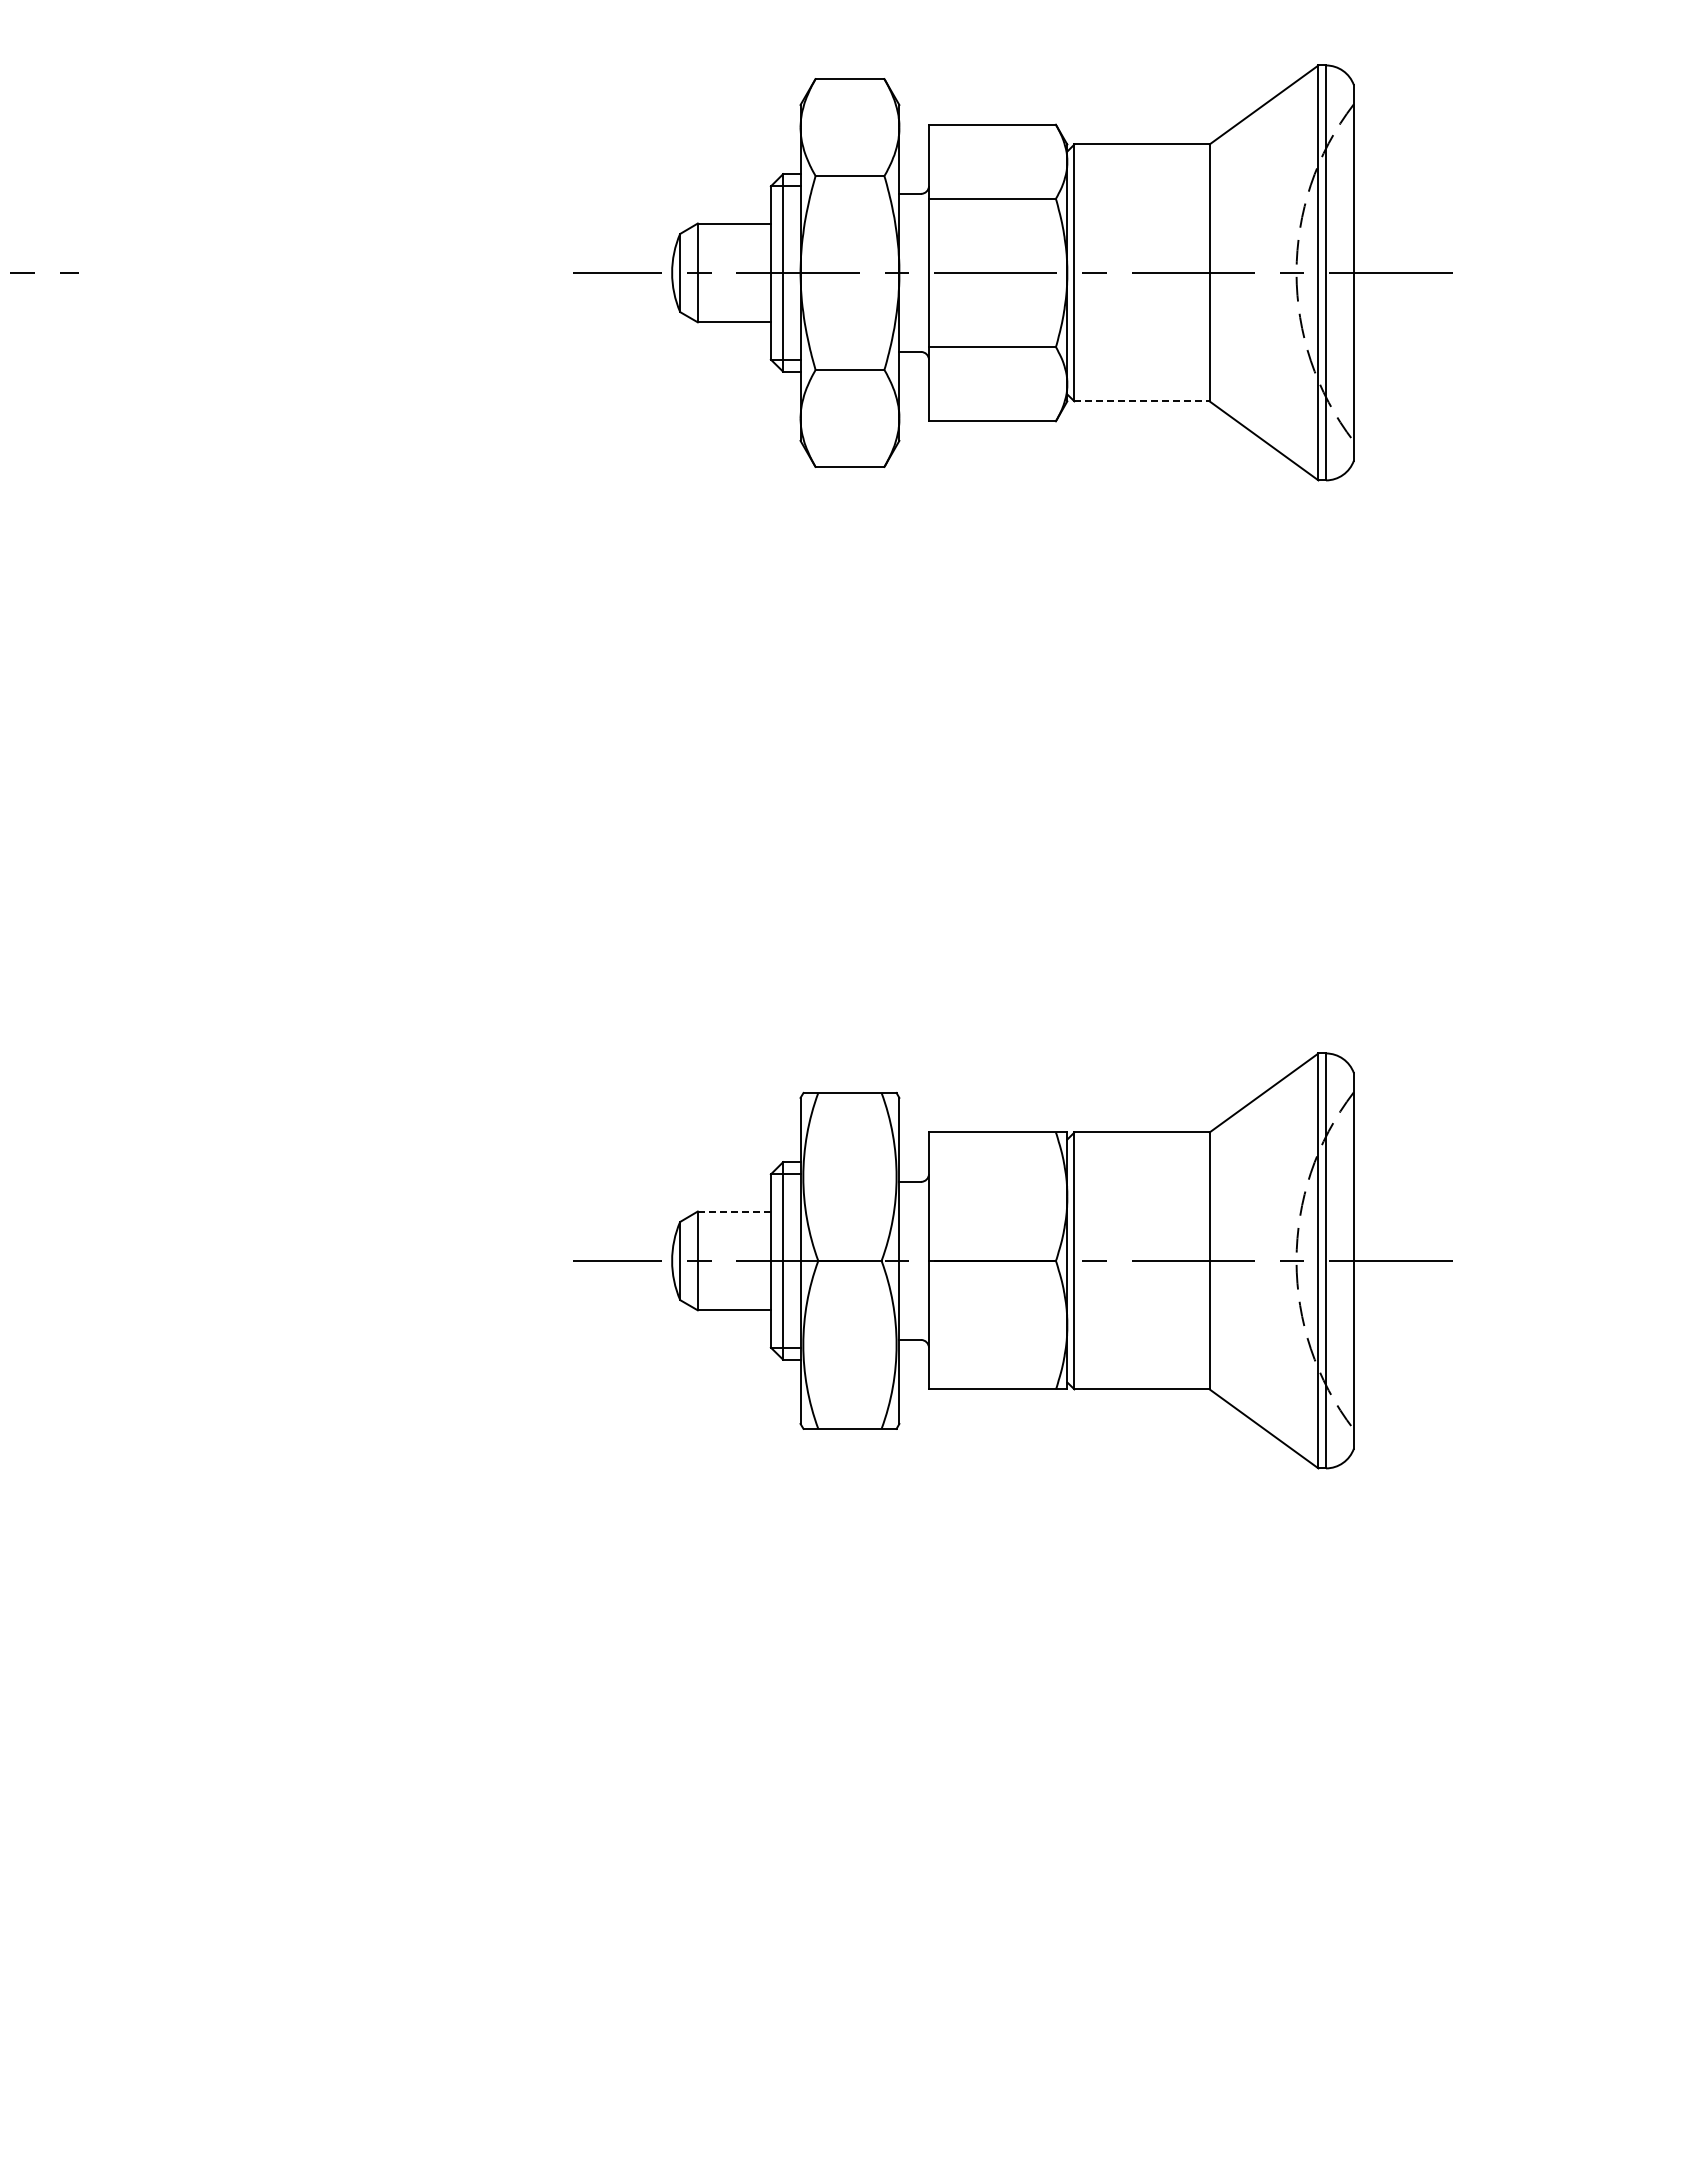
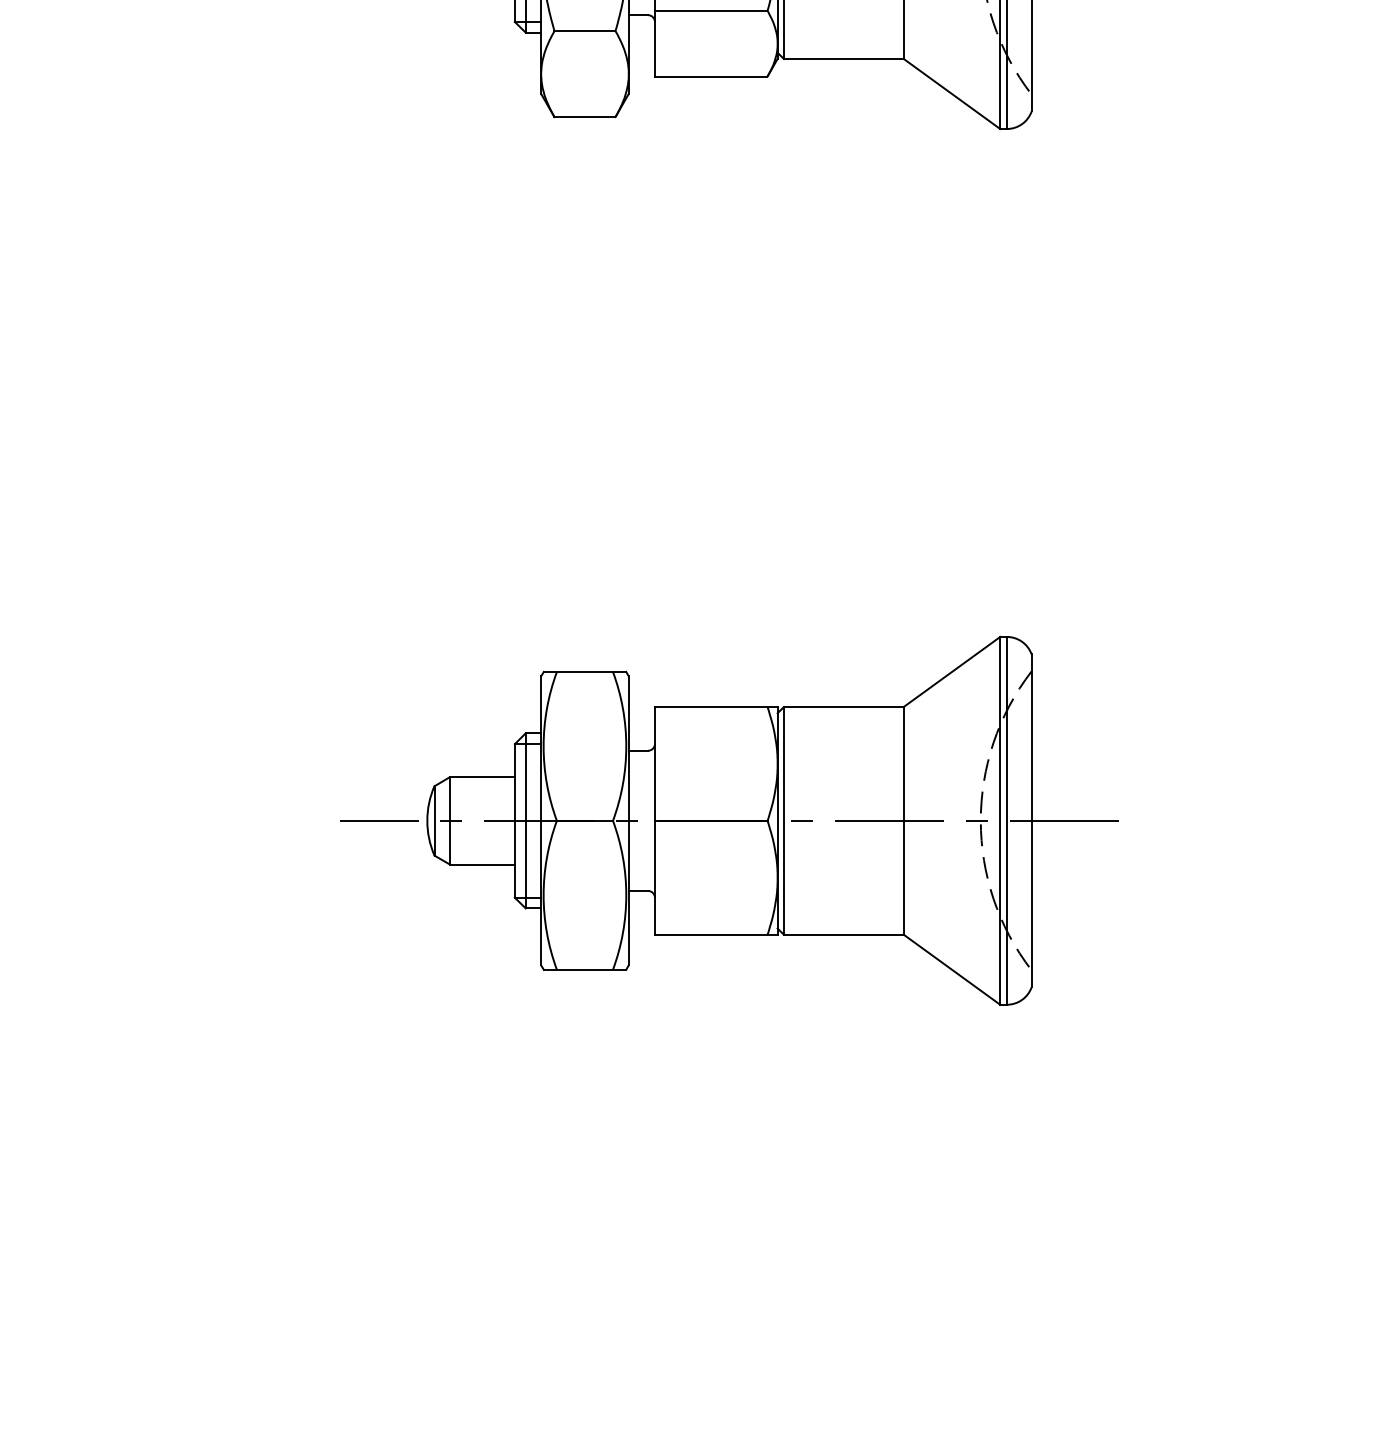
line: (1142, 401) -> (844, 59), dashed -> solid
line: (734, 1211) -> (482, 777), dashed -> solid

